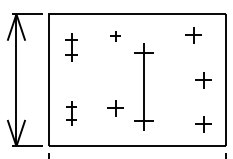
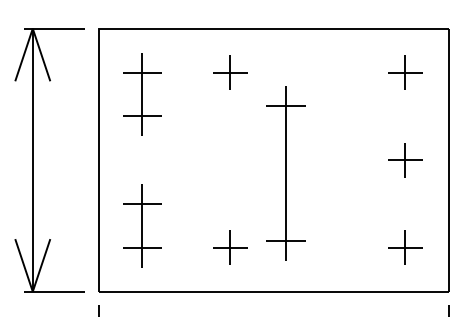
part: (193, 35) -> (405, 72), moved
part: (115, 36) -> (230, 72), size x1.67
part: (71, 46) -> (142, 92), size x1.43
part: (115, 108) -> (230, 248), moved
part: (71, 112) -> (142, 224), size x1.67

